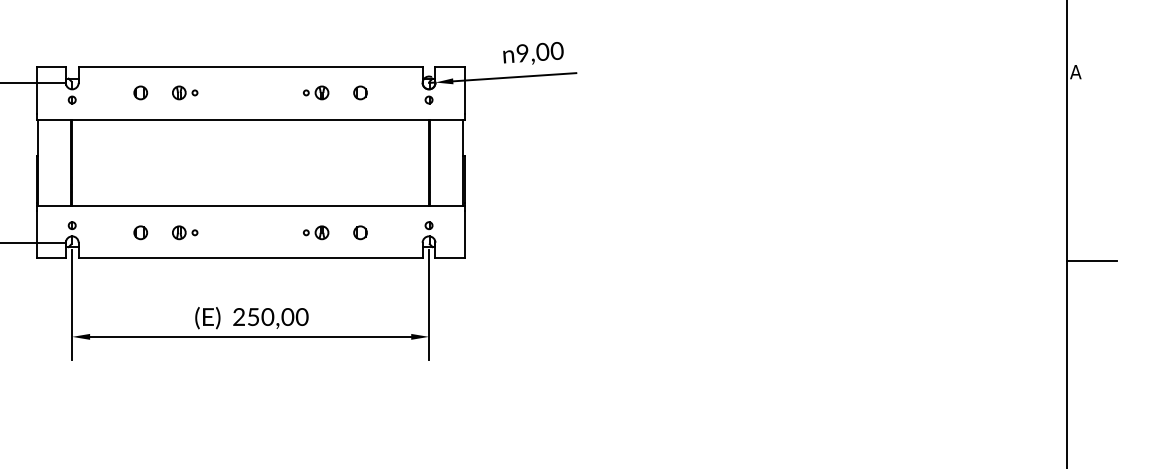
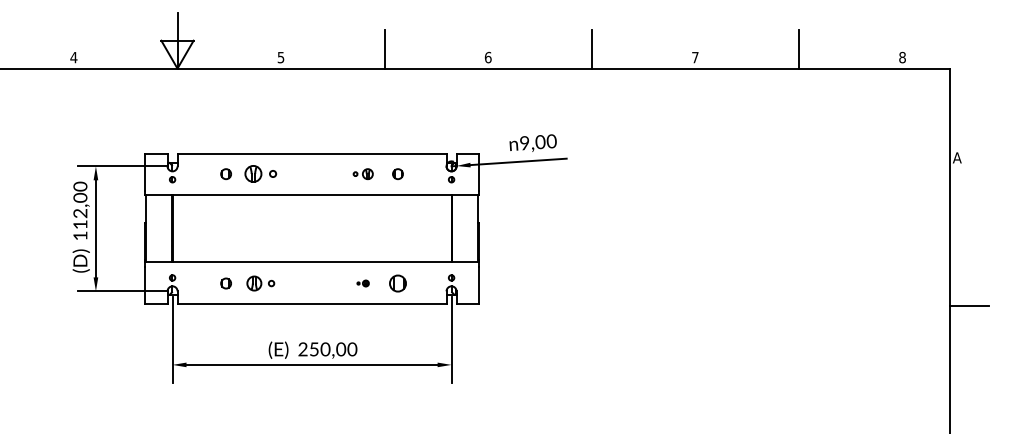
part: (184, 93) -> (260, 174), size x1.6
part: (184, 232) -> (260, 283), size x1.4
part: (315, 232) -> (362, 283), size x0.6
part: (359, 232) -> (397, 283), size x1.6

